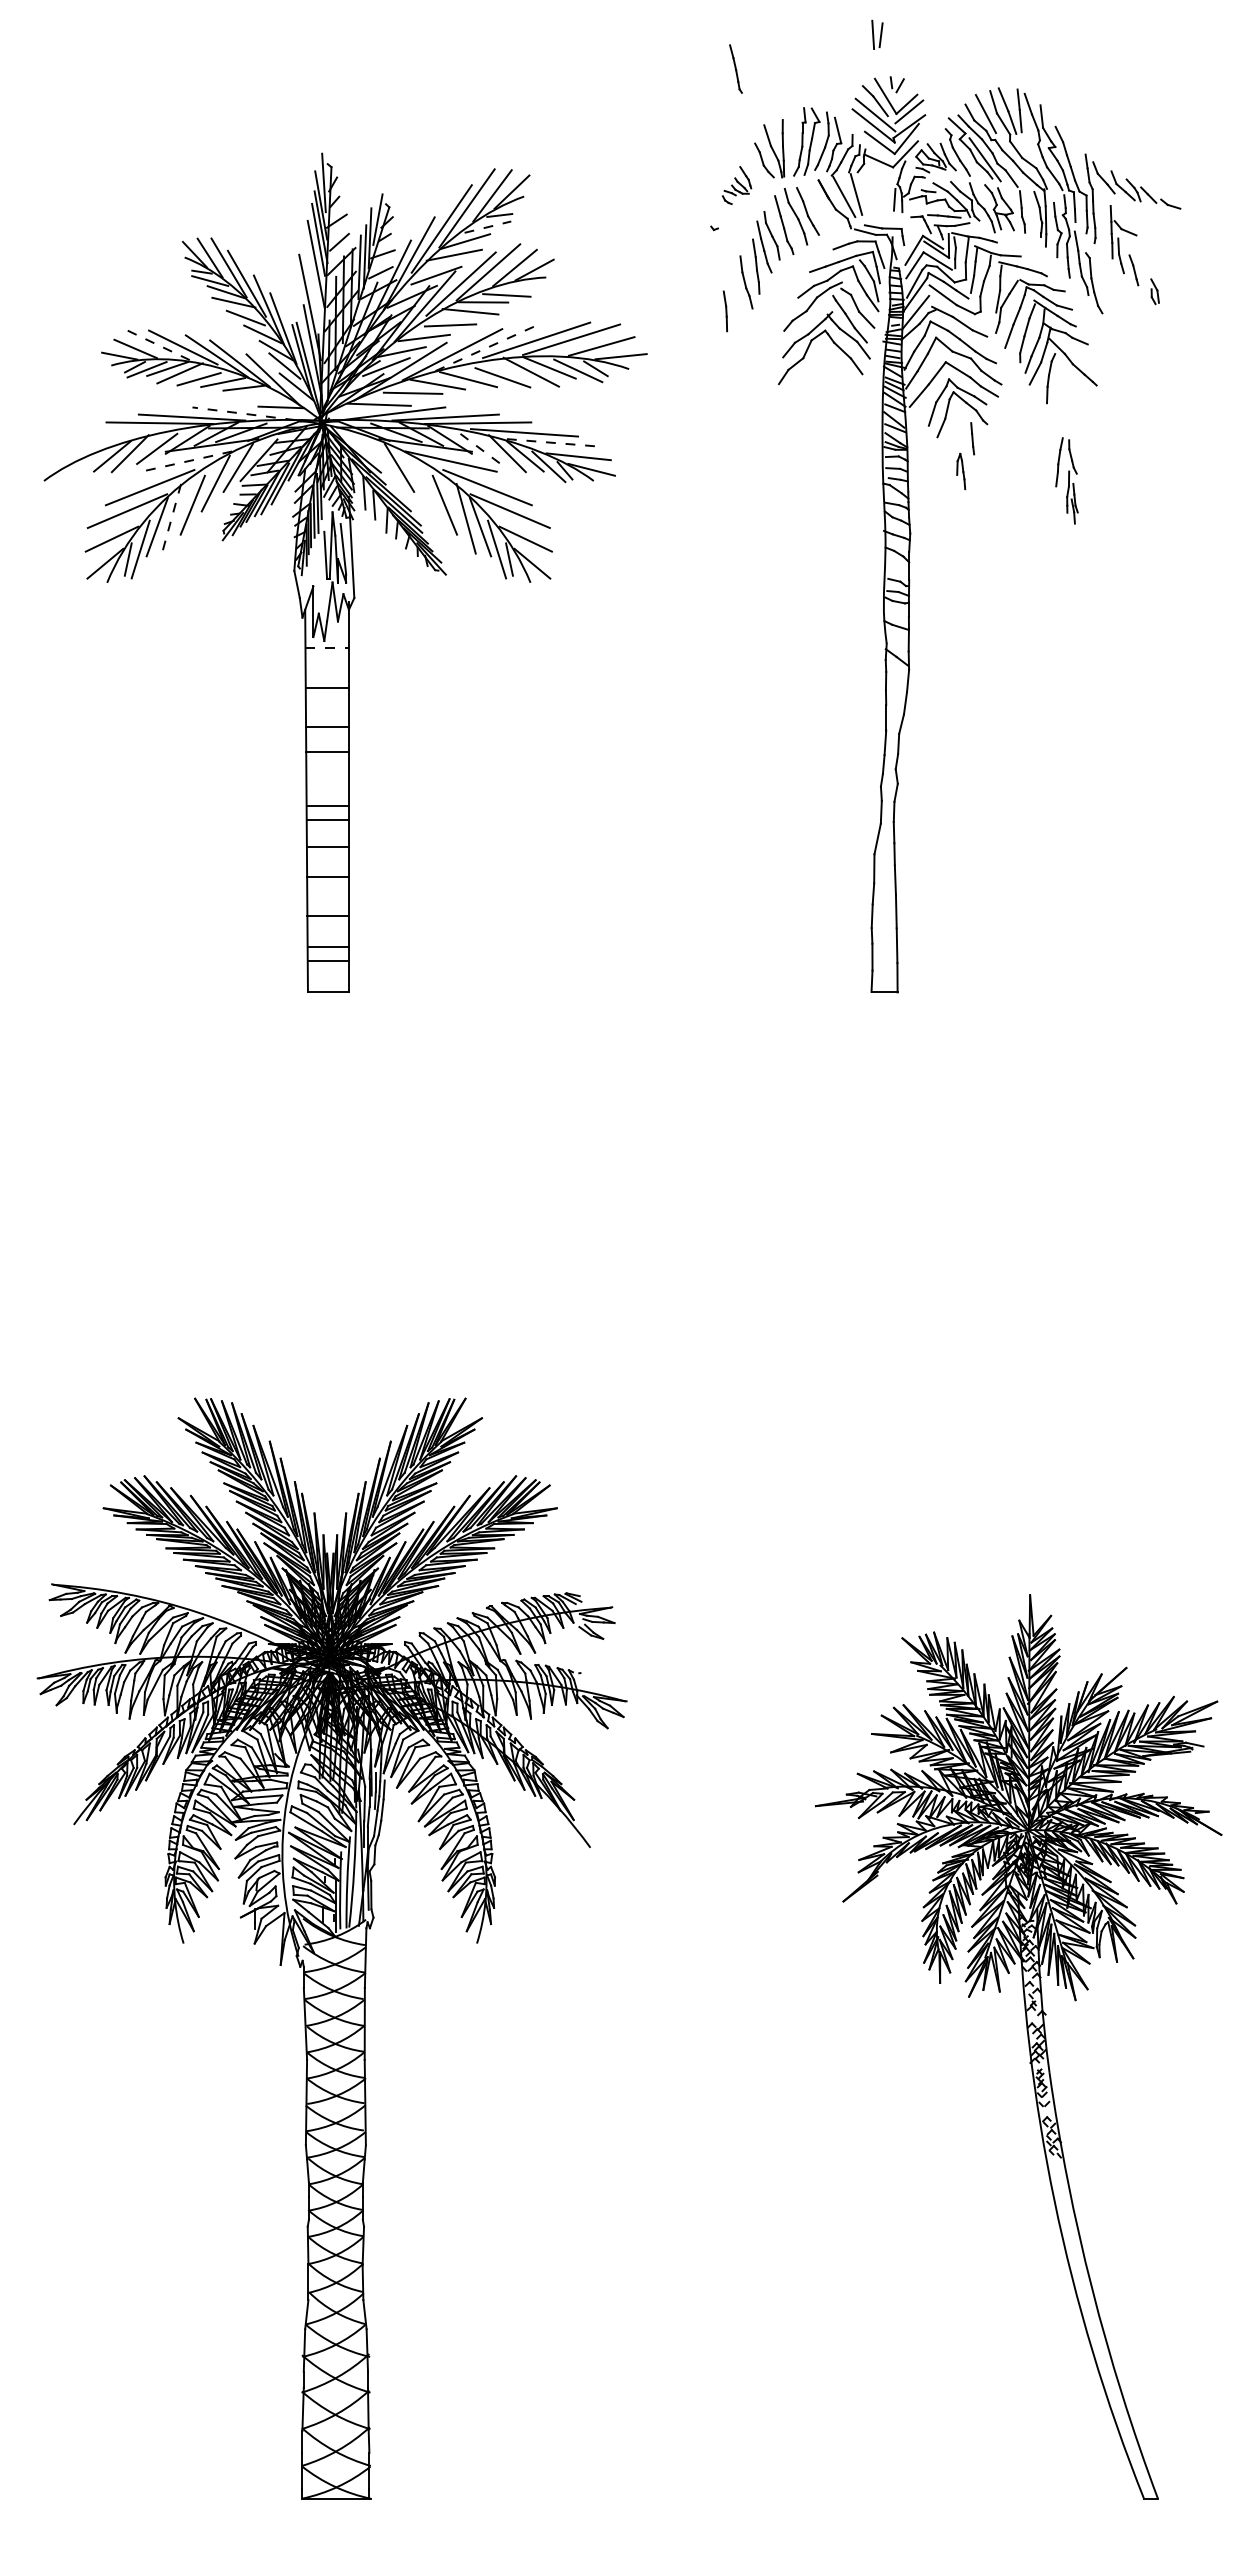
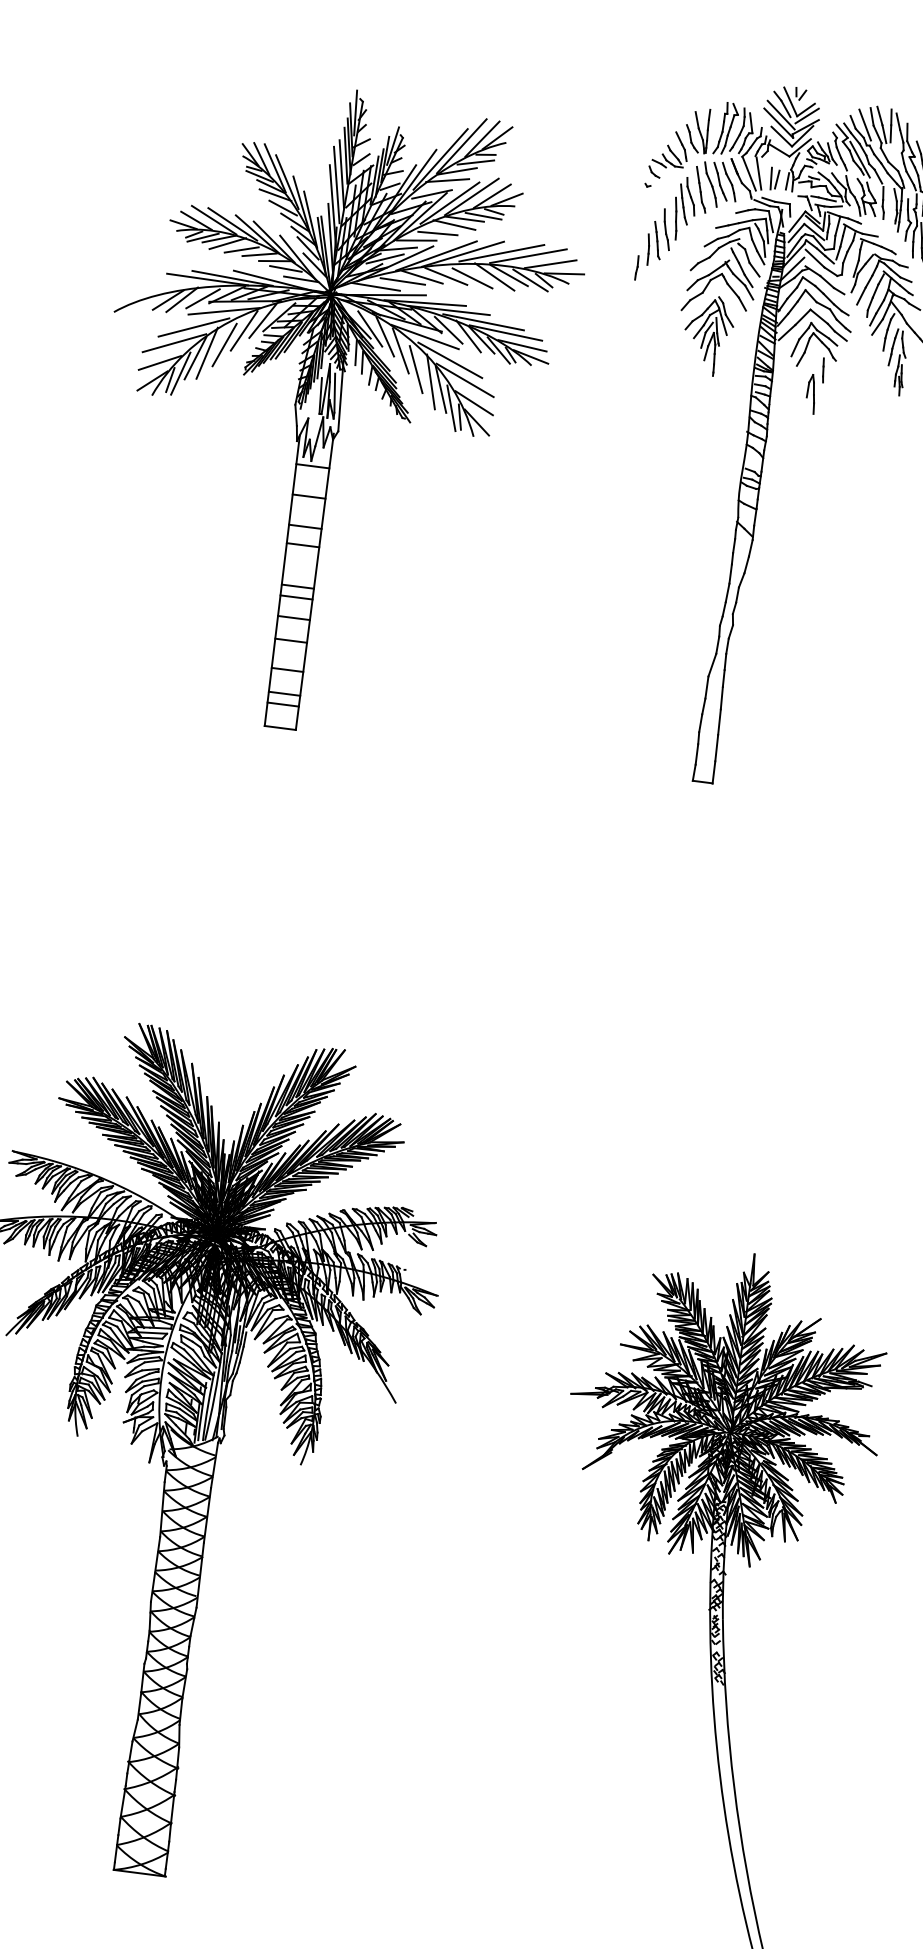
part: (877, 34) -> (774, 178), moved
part: (735, 68) -> (657, 240), moved
part: (736, 185) -> (668, 155), size x1.67
part: (819, 210) -> (729, 182), added
line: (488, 227) -> (476, 162), dashed -> solid
line: (311, 279) -> (336, 185), added
line: (519, 287) -> (493, 211), added
line: (713, 336) -> (636, 267), added
line: (158, 345) -> (214, 220), dashed -> solid
line: (486, 348) -> (462, 254), dashed -> solid
line: (259, 396) -> (285, 268), added
part: (817, 412) -> (708, 335), added
line: (243, 413) -> (272, 280), dashed -> solid
line: (555, 443) -> (506, 333), dashed -> solid
line: (480, 449) -> (448, 330), dashed -> solid
line: (378, 460) -> (370, 329), added
line: (186, 461) -> (224, 311), dashed -> solid
part: (960, 471) -> (811, 394), size x1.43
part: (1066, 480) -> (897, 361), moved
line: (421, 483) -> (400, 350), added
line: (171, 519) -> (207, 353), dashed -> solid
line: (327, 647) -> (313, 466), dashed -> solid

